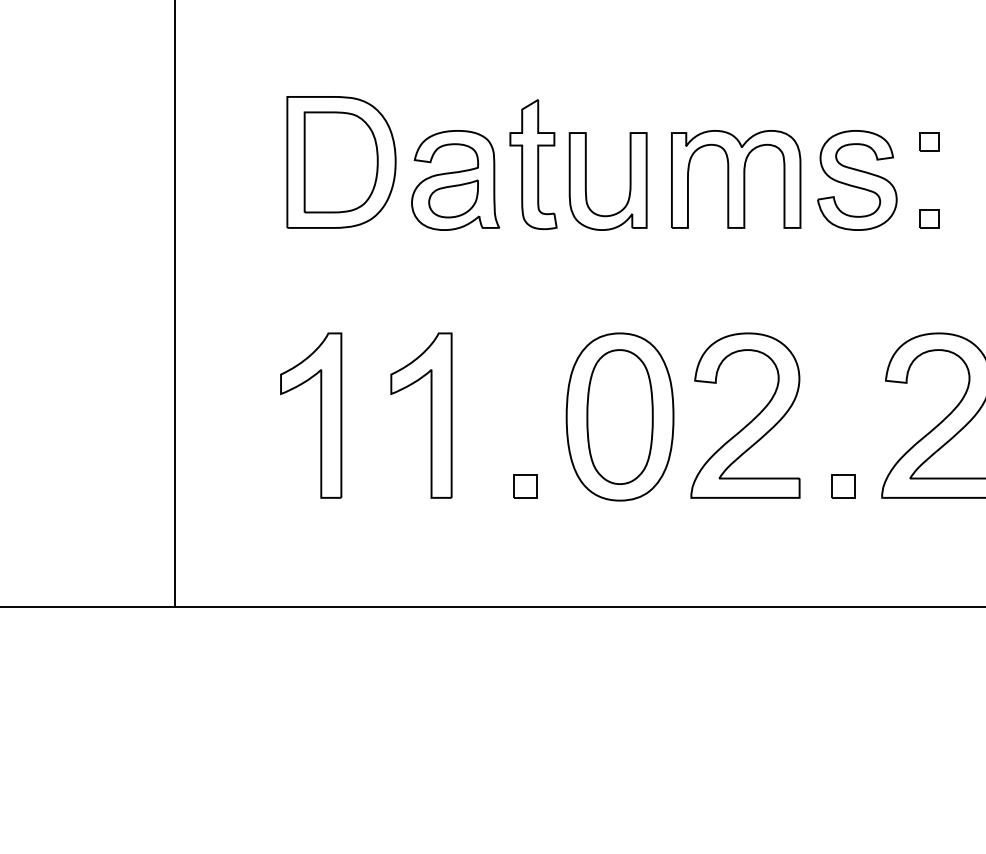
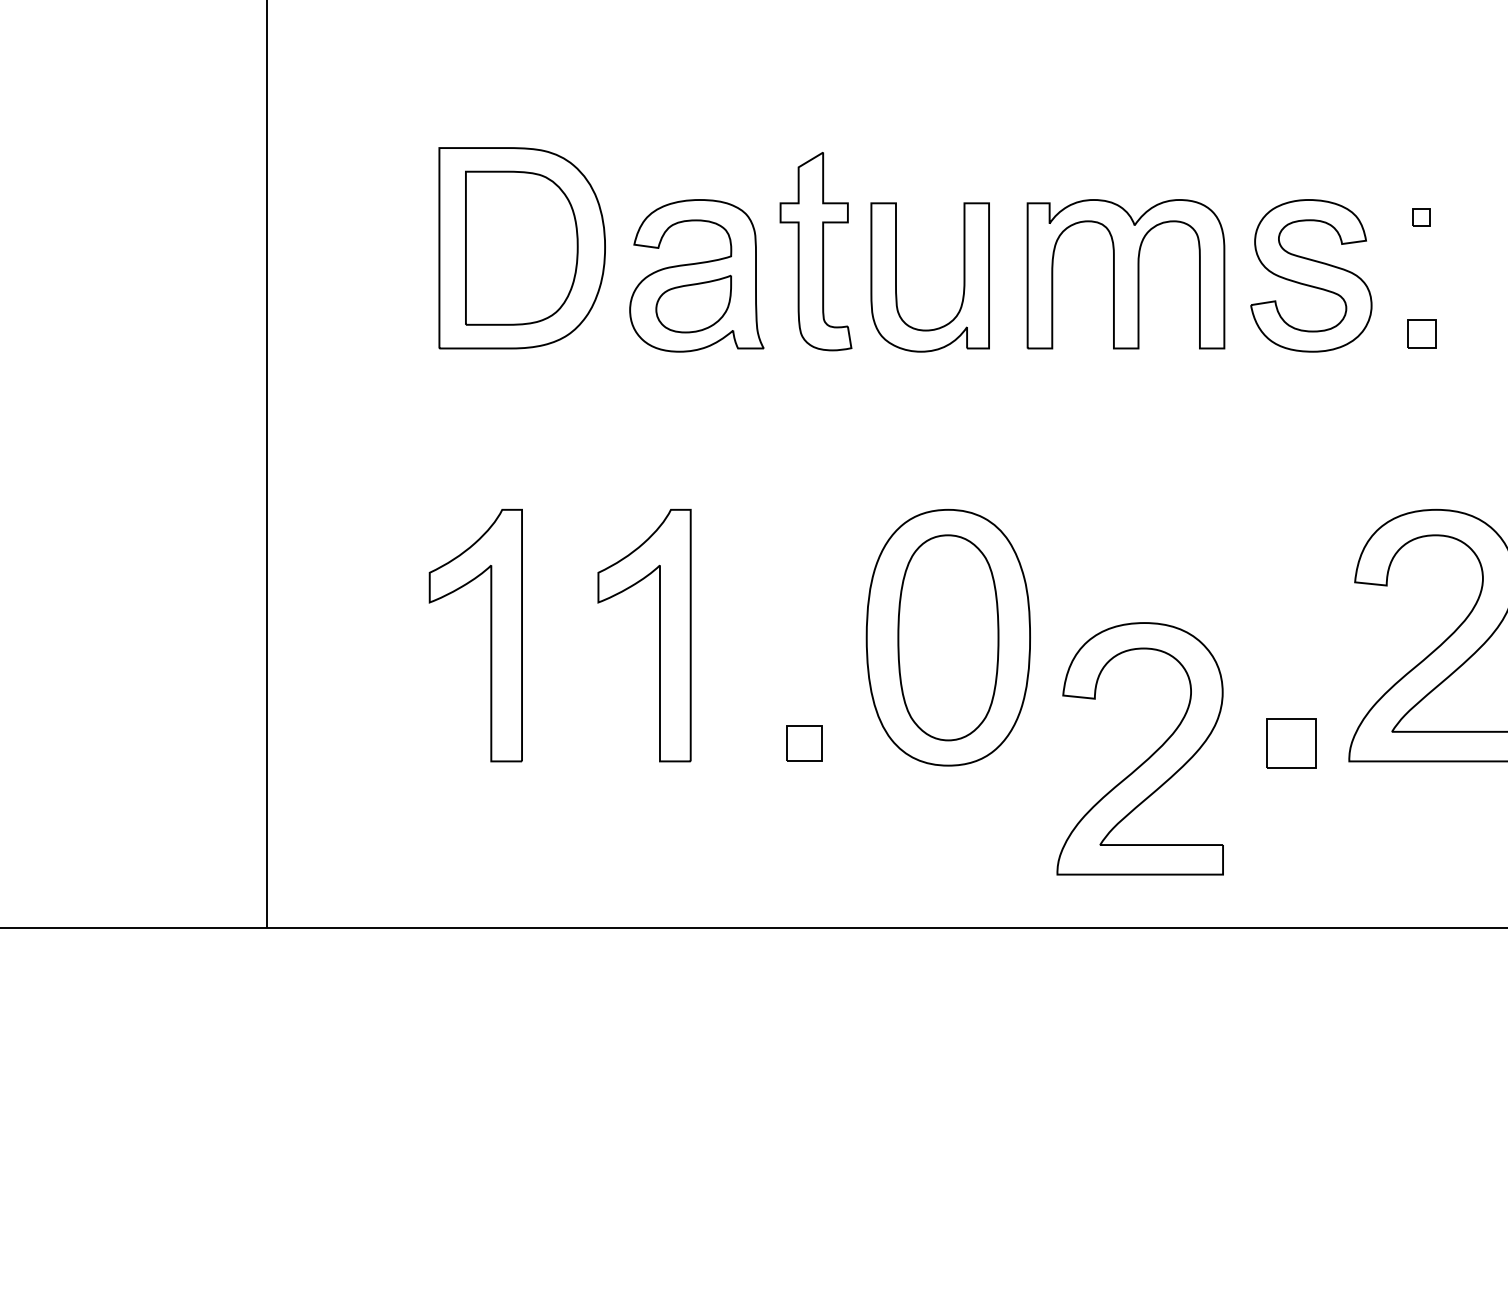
part: (929, 141) -> (1421, 216), size x0.6
part: (751, 420) -> (1149, 756), moved
part: (843, 486) -> (1290, 744), size x1.4

